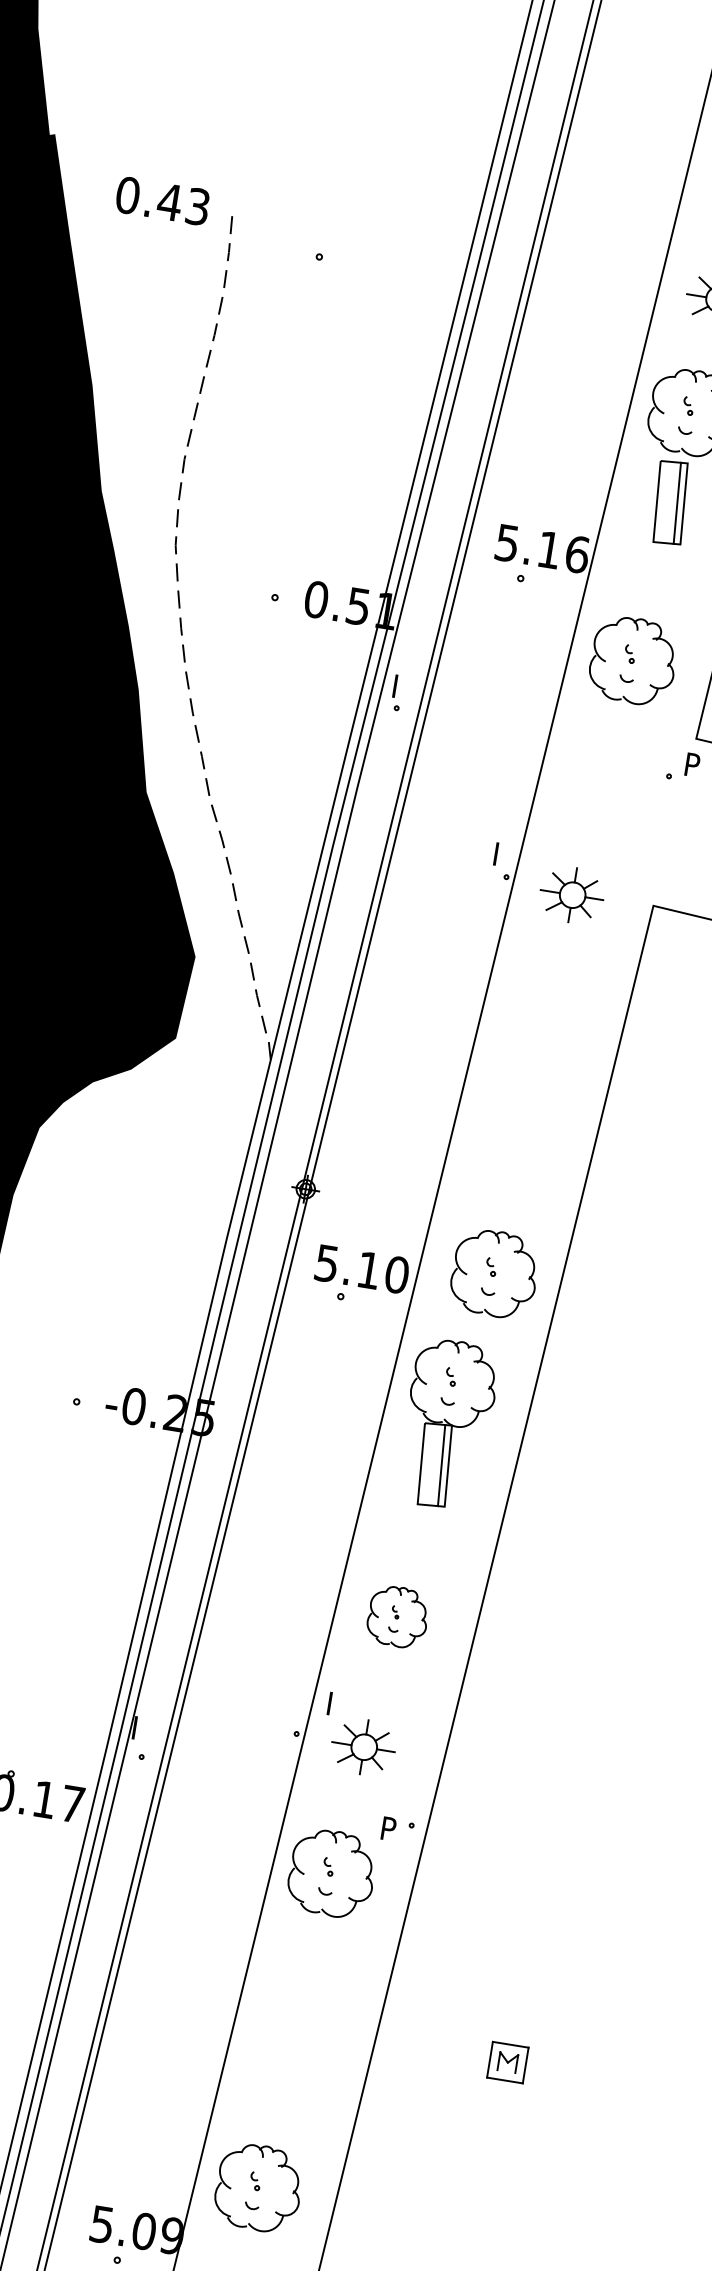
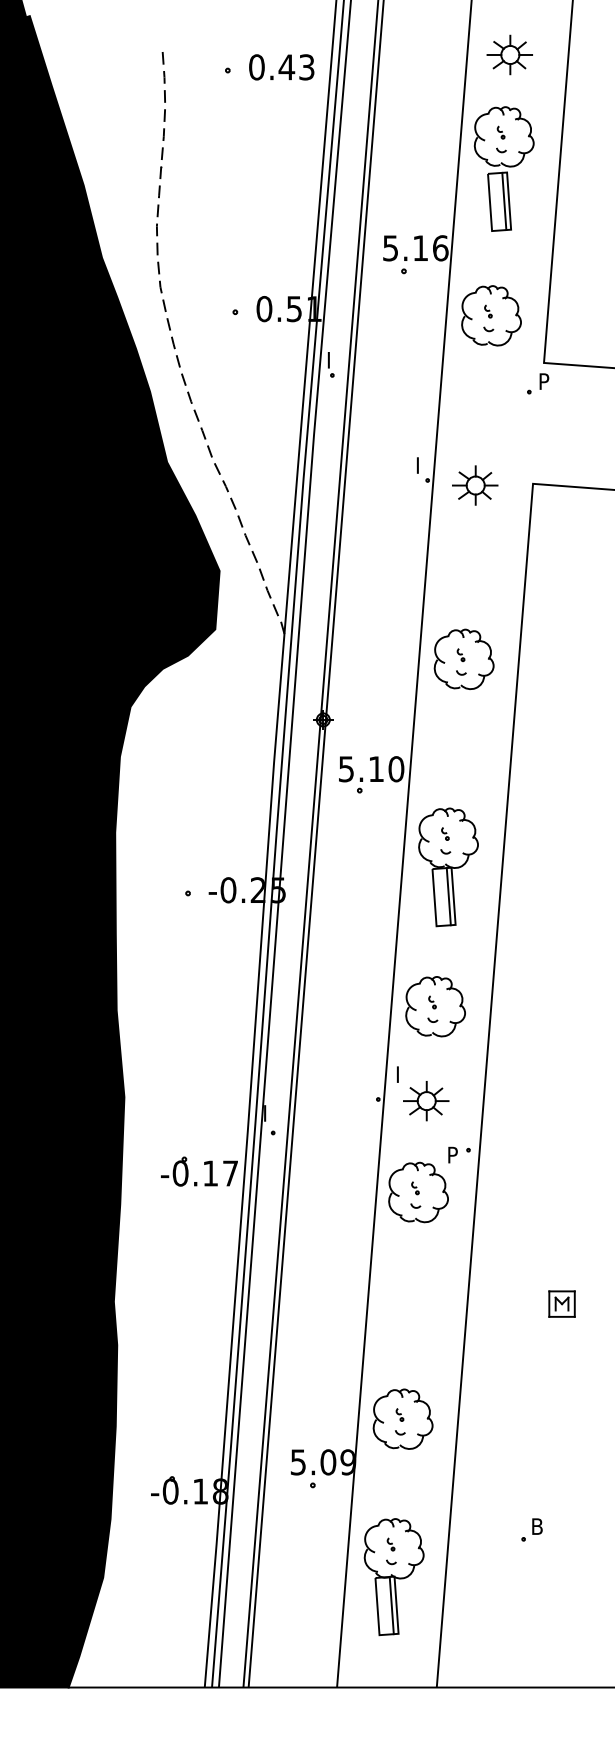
text: (162, 201) -> (281, 67), moved
part: (494, 1272) -> (463, 658), moved
part: (397, 1616) -> (435, 1006), size x1.43

